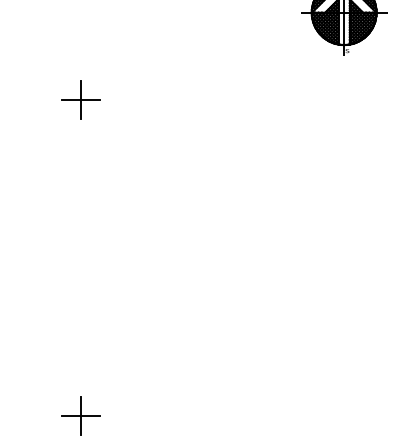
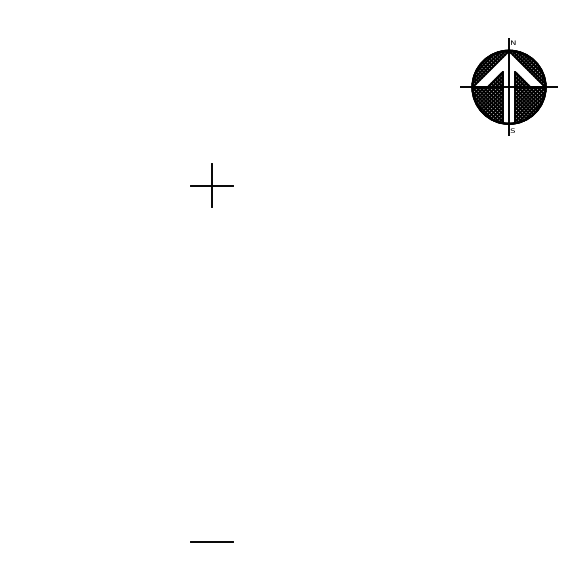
line: (80, 414) -> (211, 541), removed

